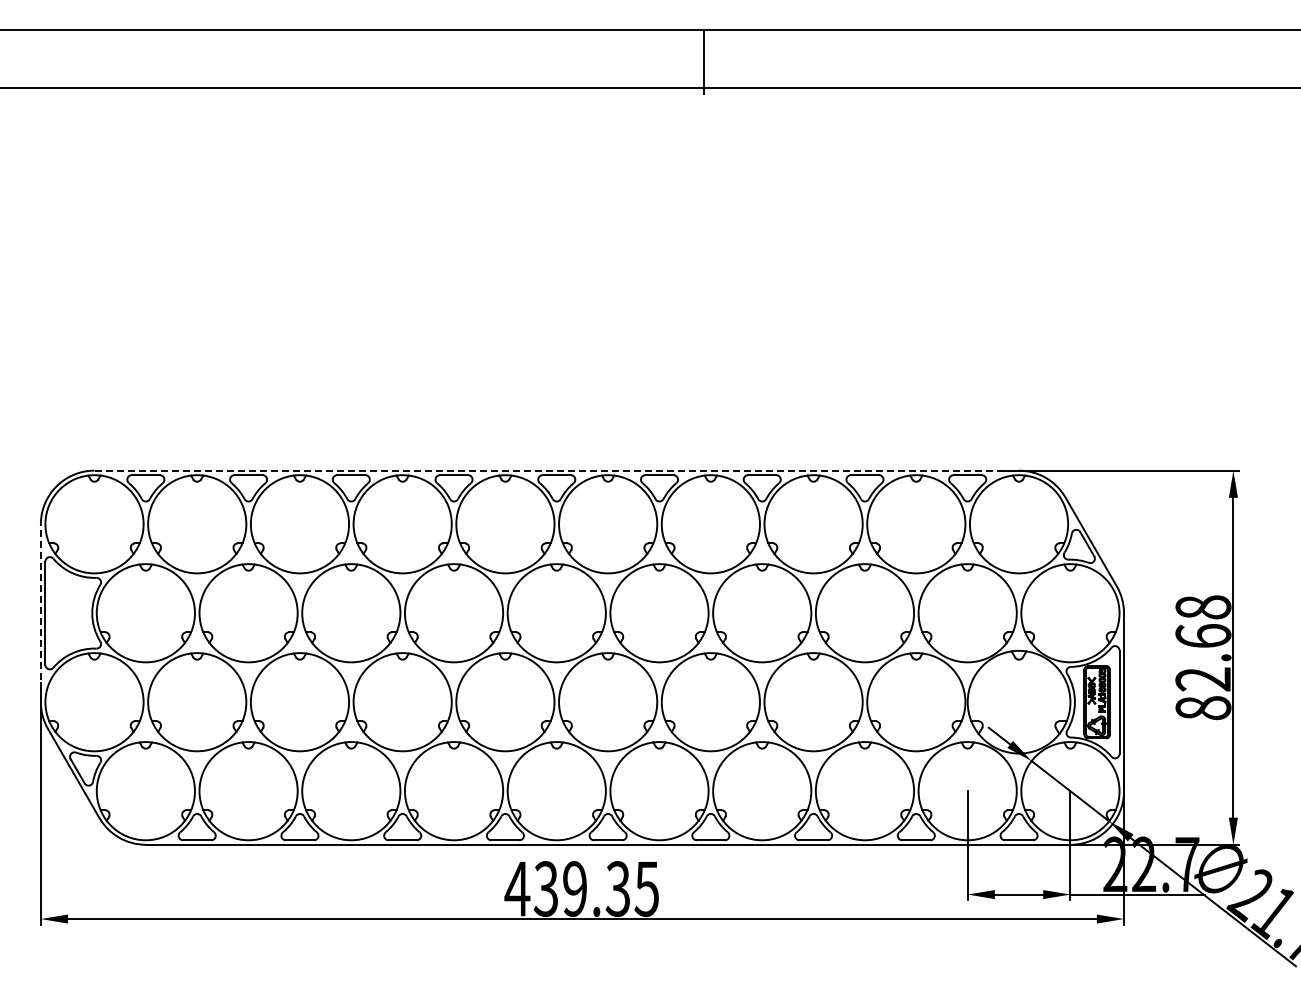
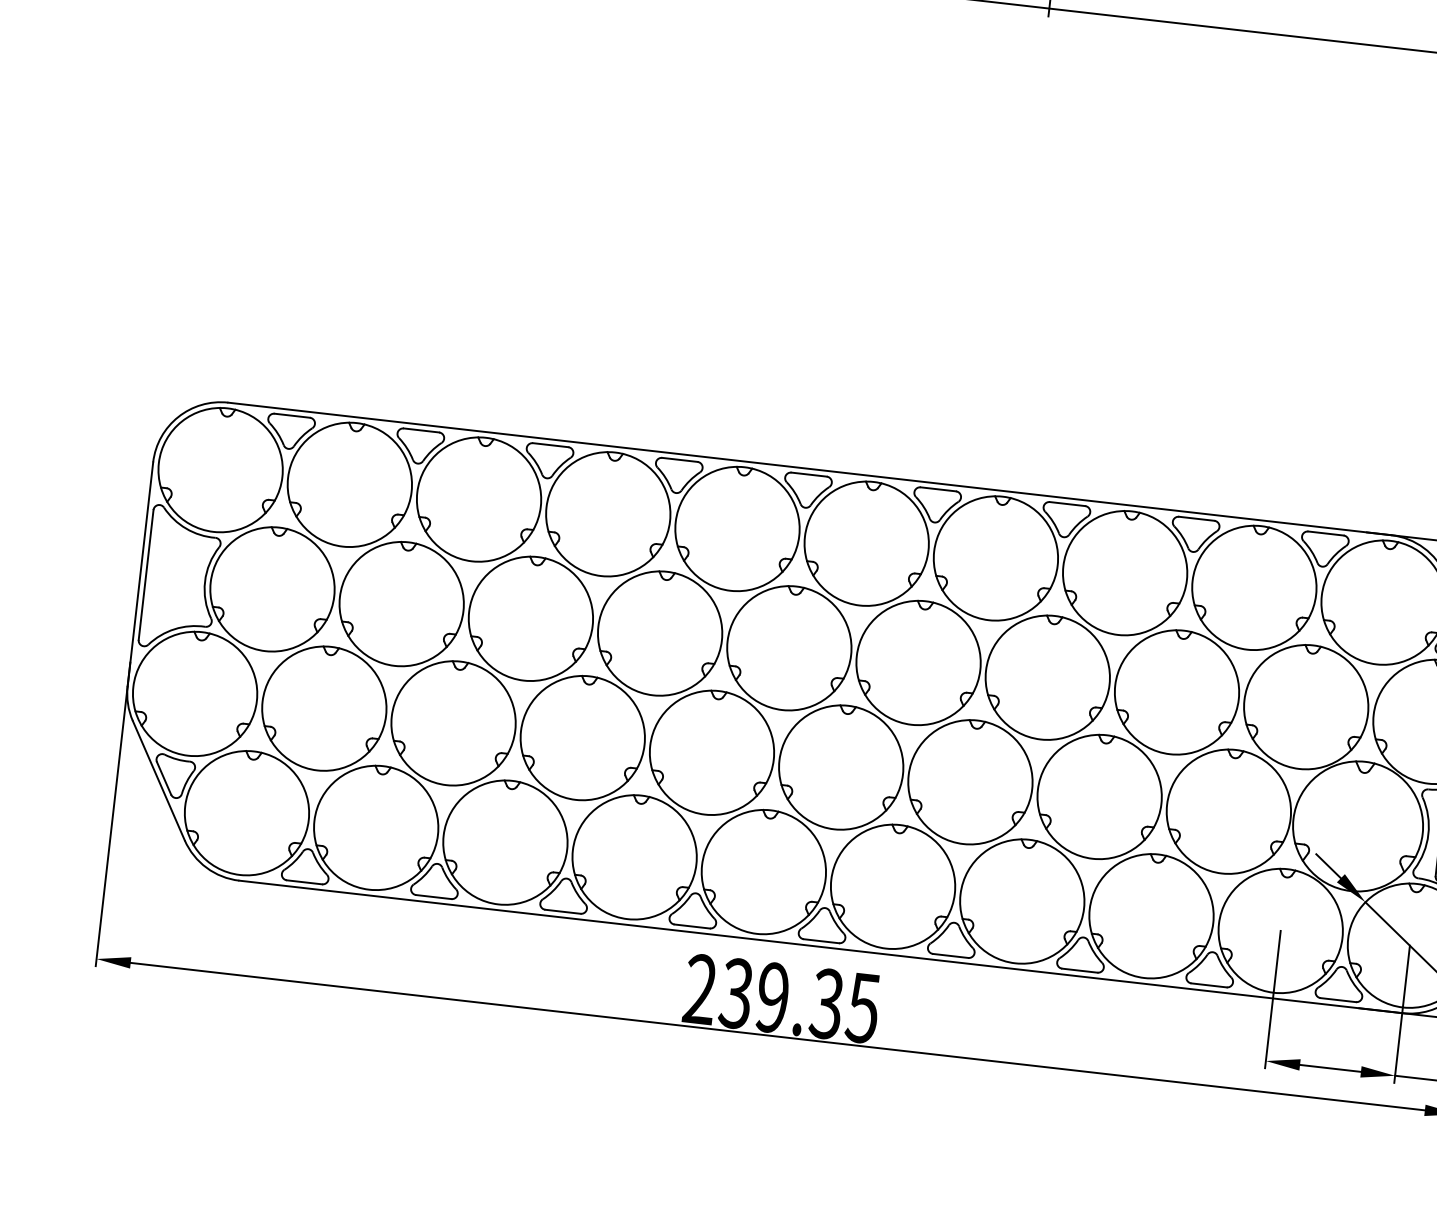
line: (557, 470) -> (810, 468), dashed -> solid
line: (40, 613) -> (139, 574), dashed -> solid
text: (517, 888) -> (700, 988), 439.35 -> 239.35

